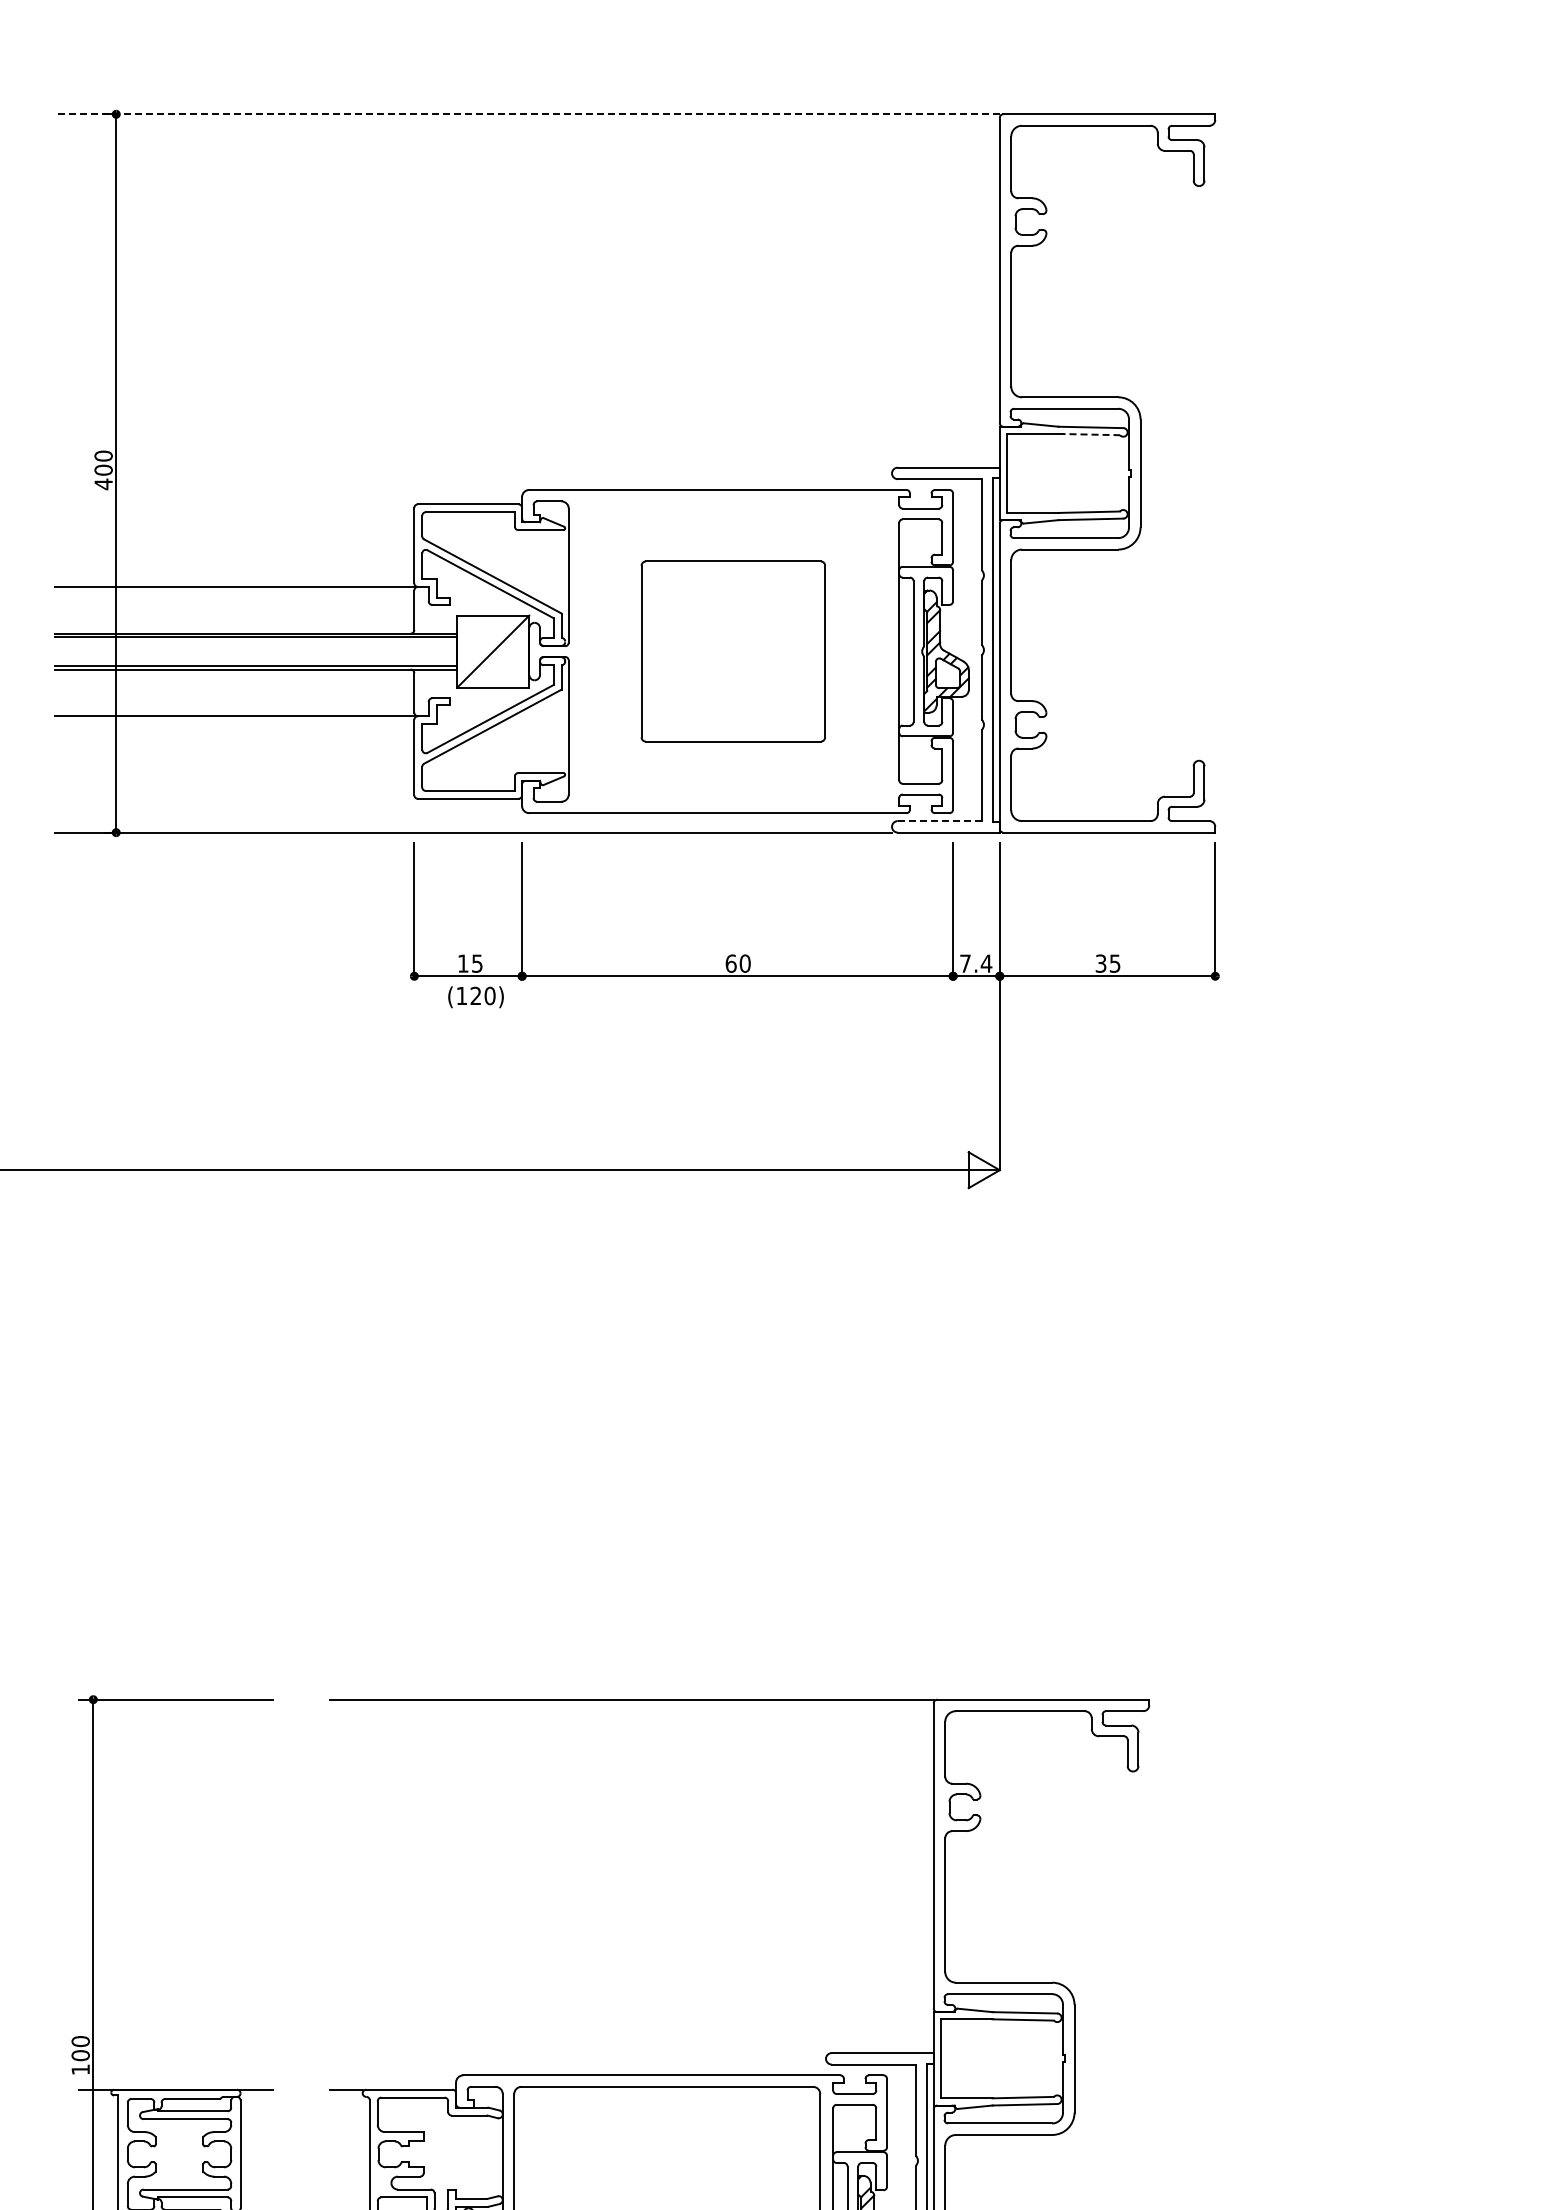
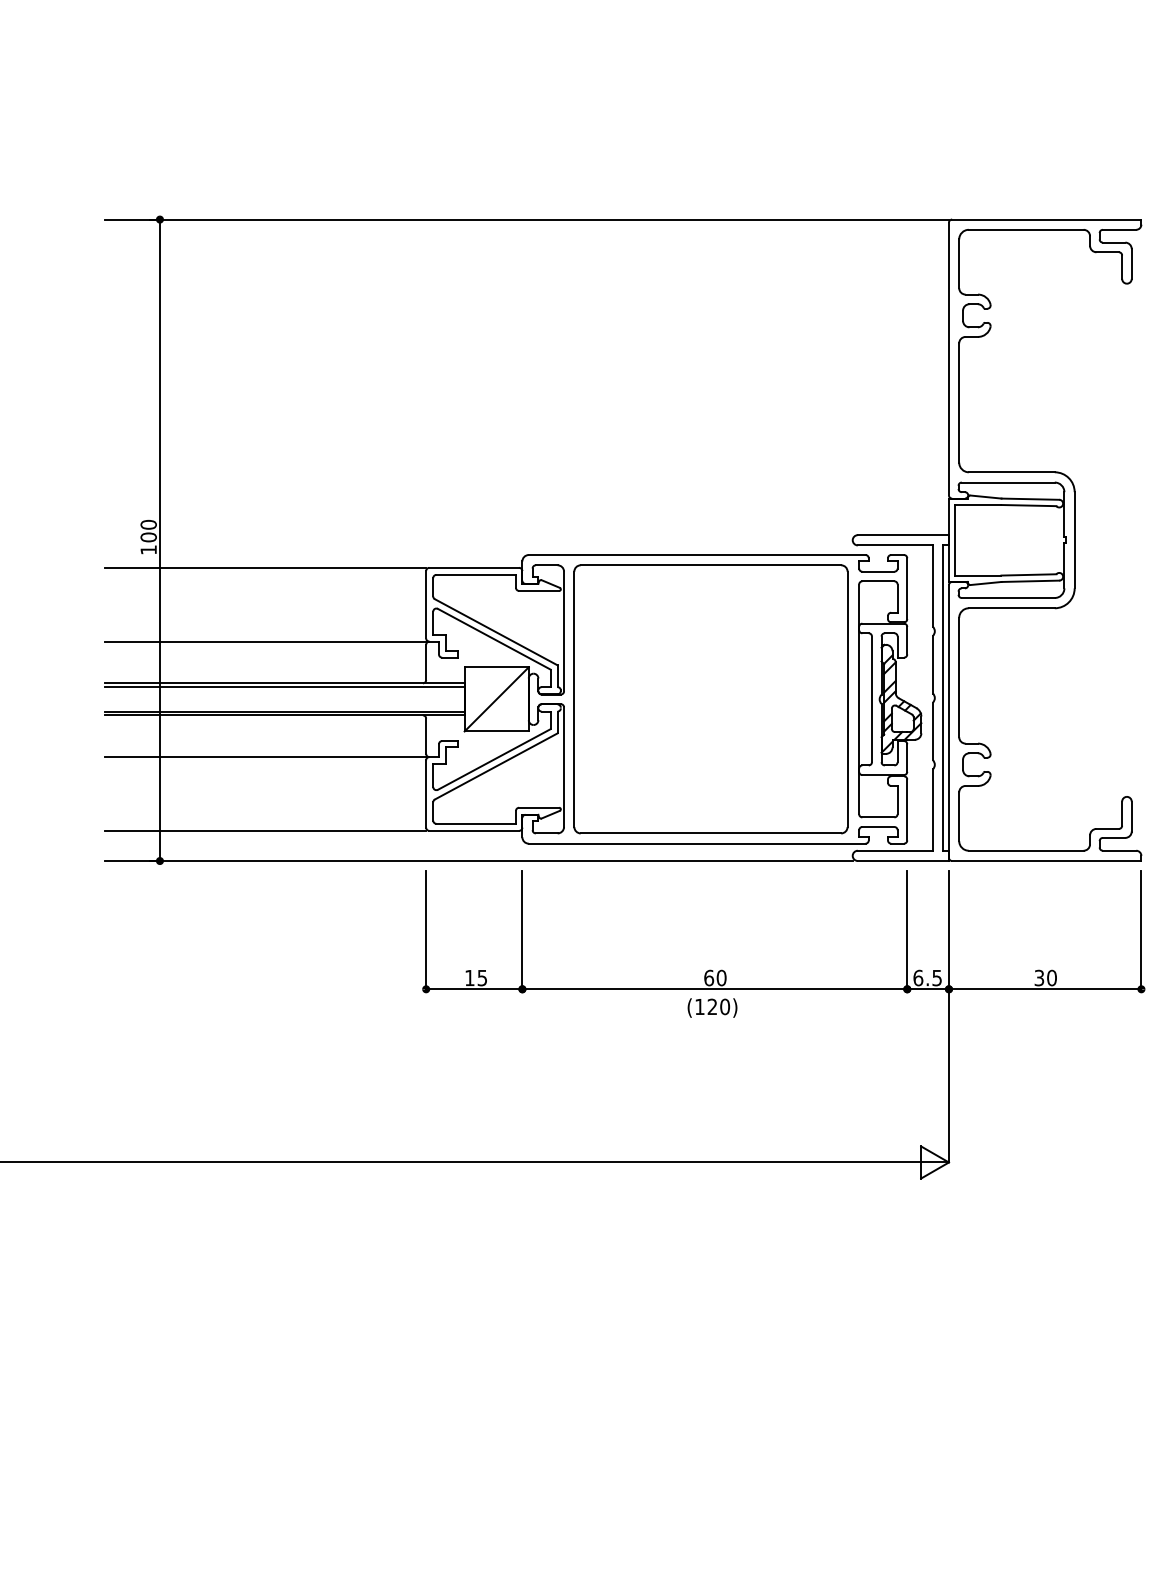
line: (526, 114) -> (526, 219), dashed -> solid
line: (1089, 434) -> (1029, 505), dashed -> solid
text: (103, 484) -> (148, 550), 400 -> 100
line: (234, 504) -> (265, 568), added
part: (733, 651) -> (711, 699), size x1.67
line: (234, 798) -> (265, 830), added
line: (939, 821) -> (895, 851), dashed -> solid
text: (976, 963) -> (928, 977), 7.4 -> 6.5
text: (1114, 963) -> (1051, 977), 35 -> 30
text: (475, 997) -> (712, 1008), moved

